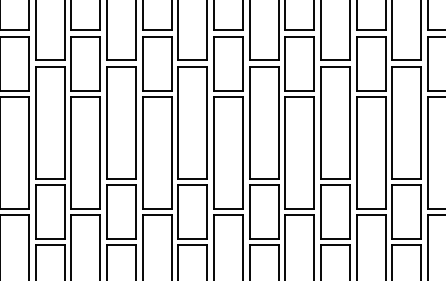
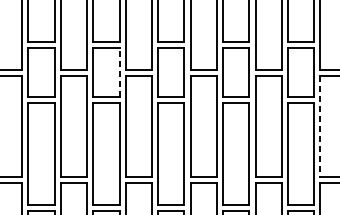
line: (100, 63) -> (119, 72), solid -> dashed
line: (321, 122) -> (320, 126), solid -> dashed

